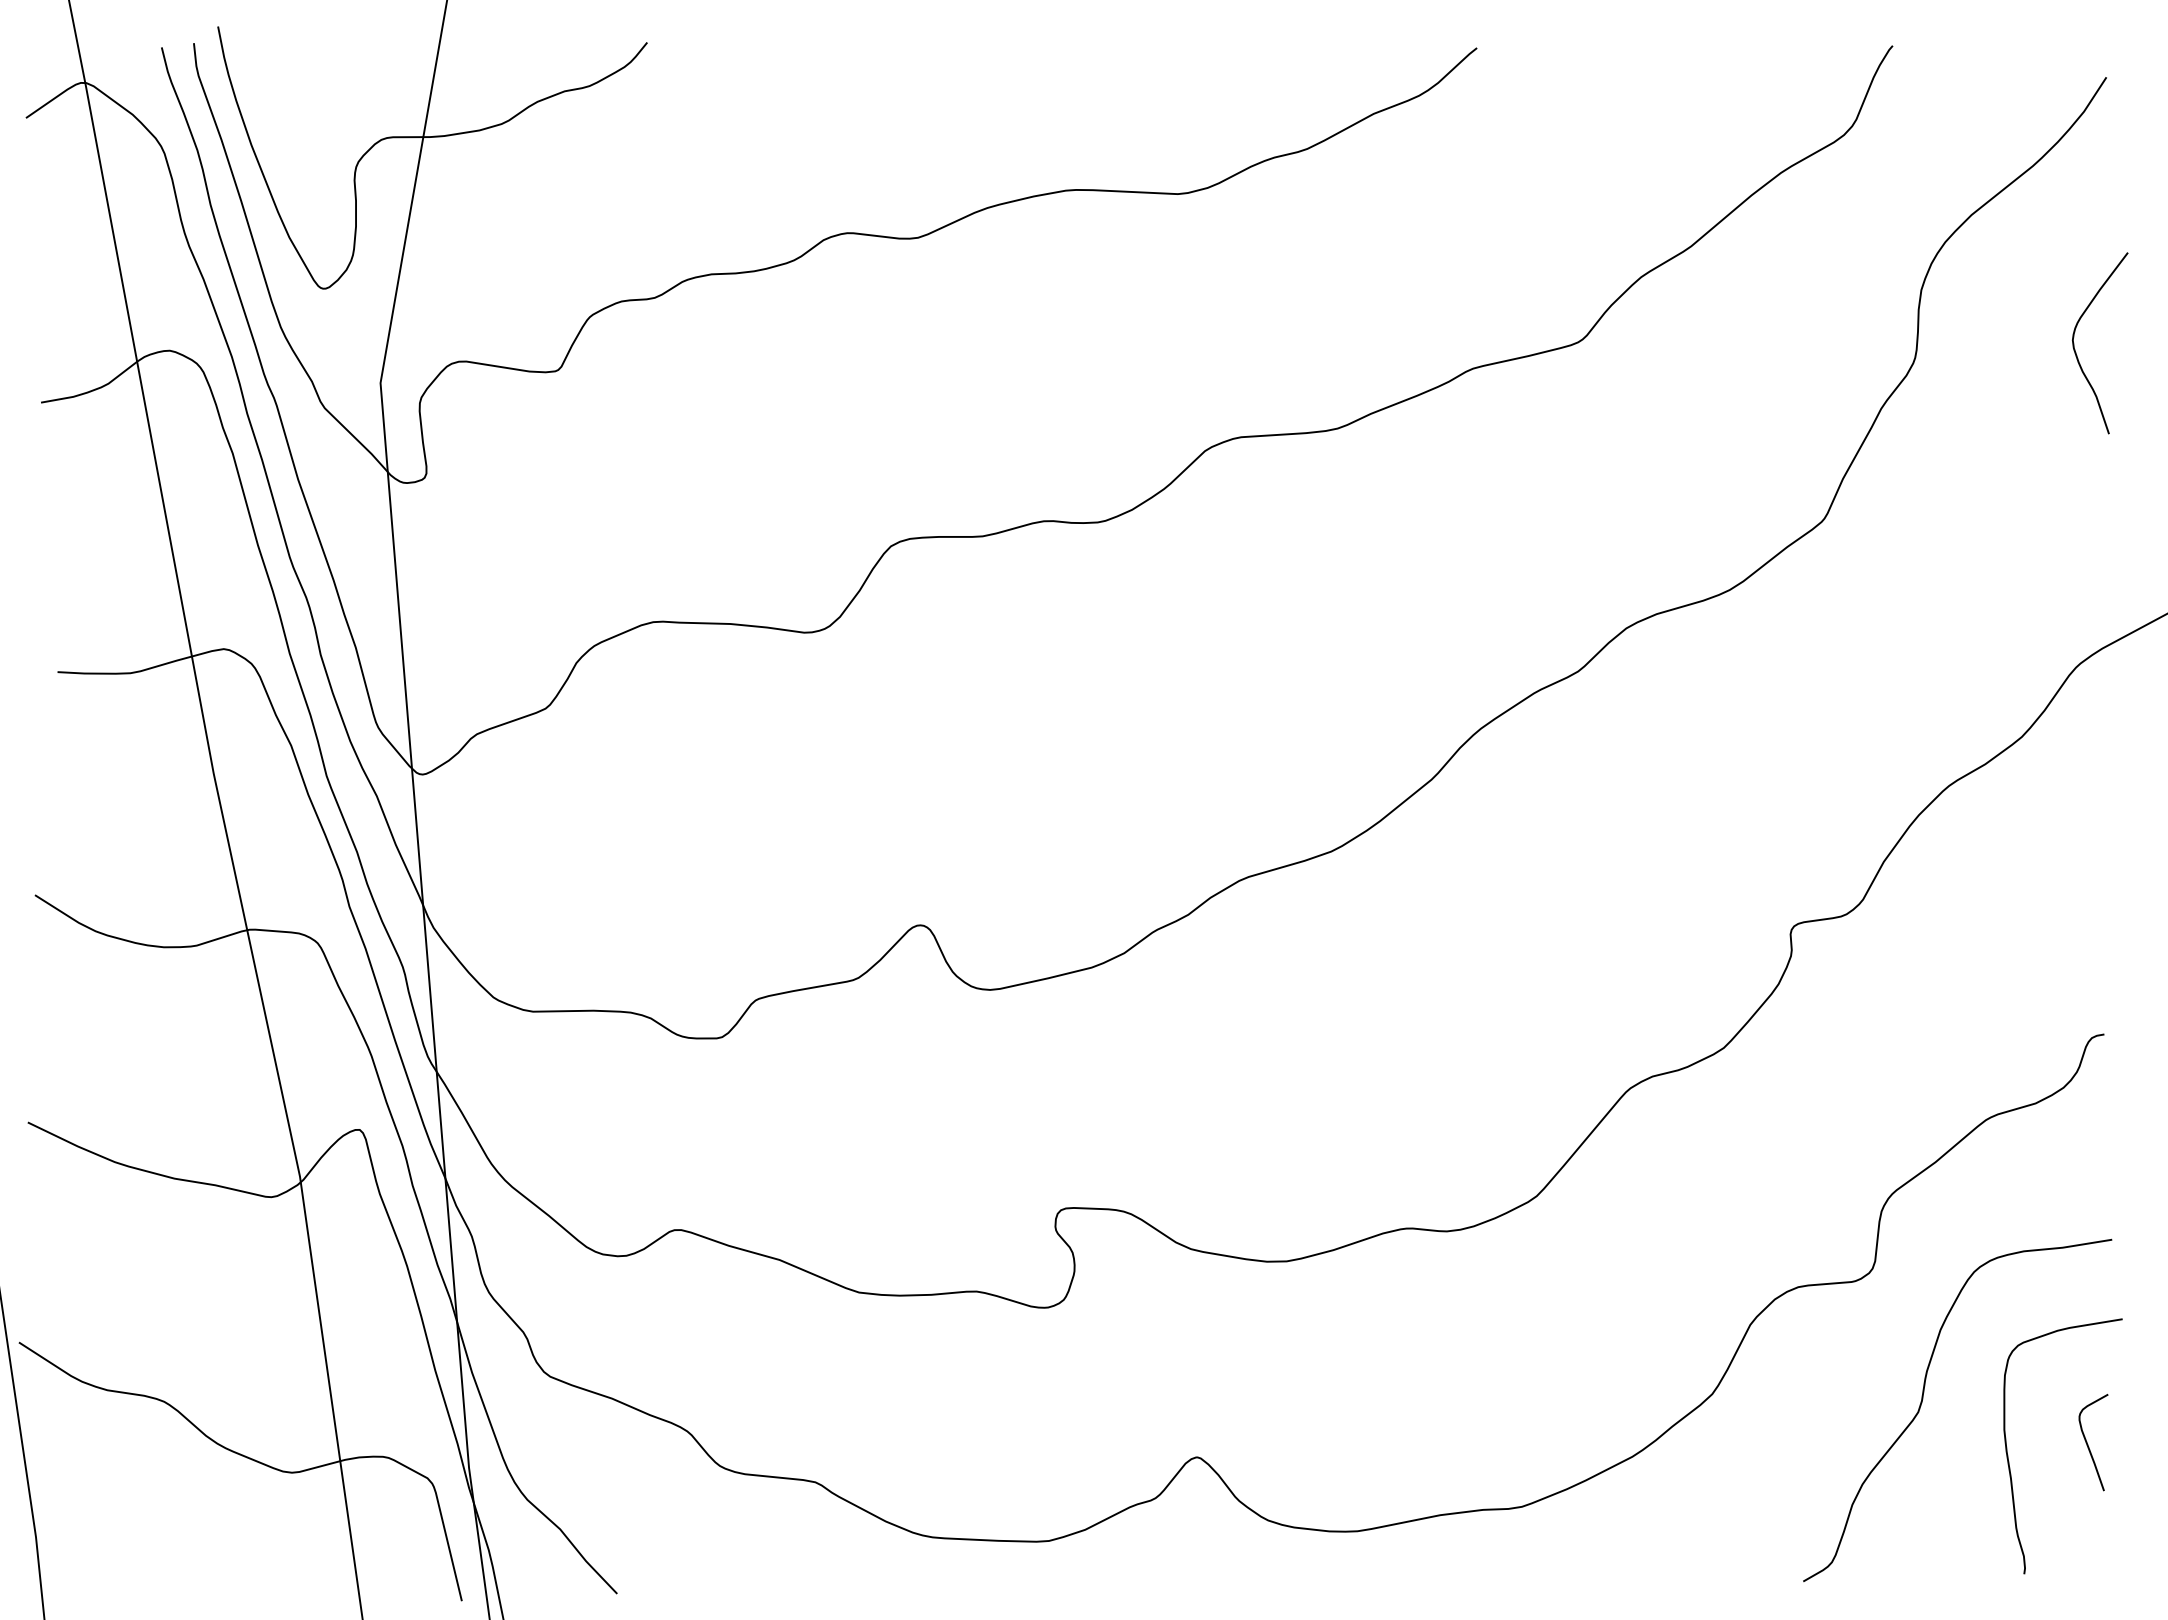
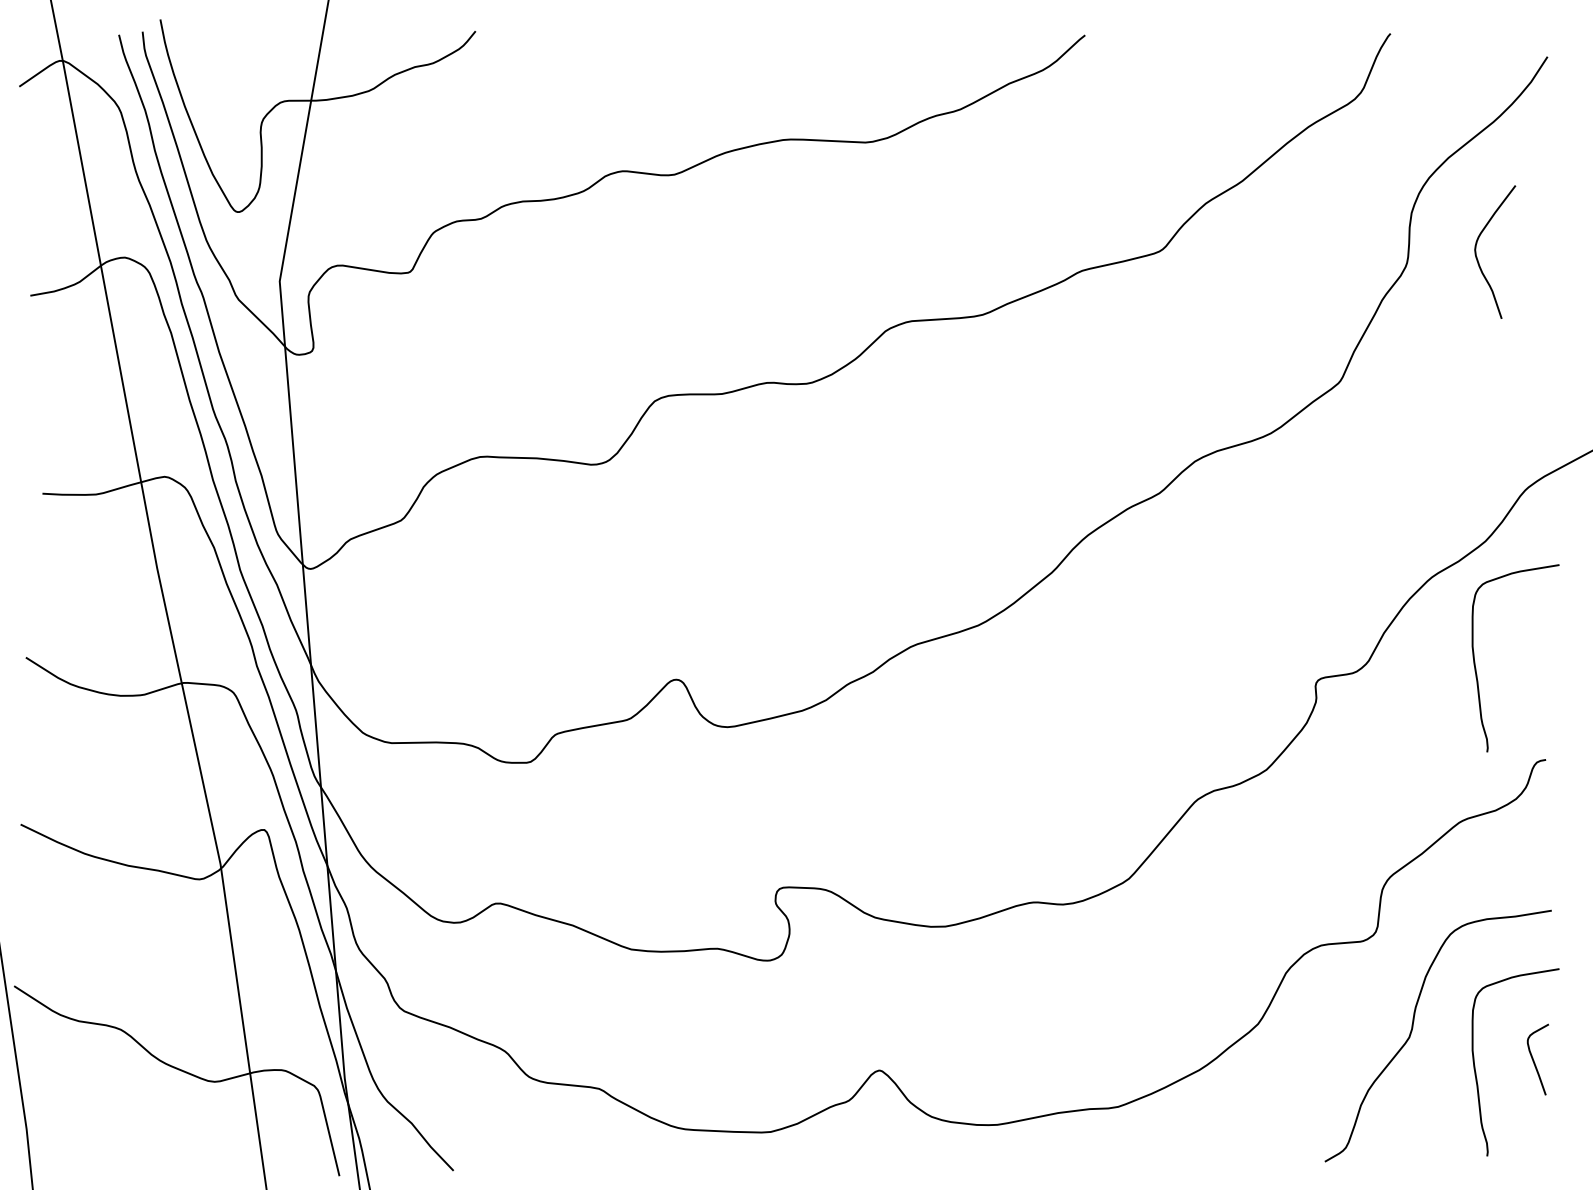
curve: (2076, 352) -> (1477, 258), moved
curve: (2008, 905) -> (1475, 665), added

